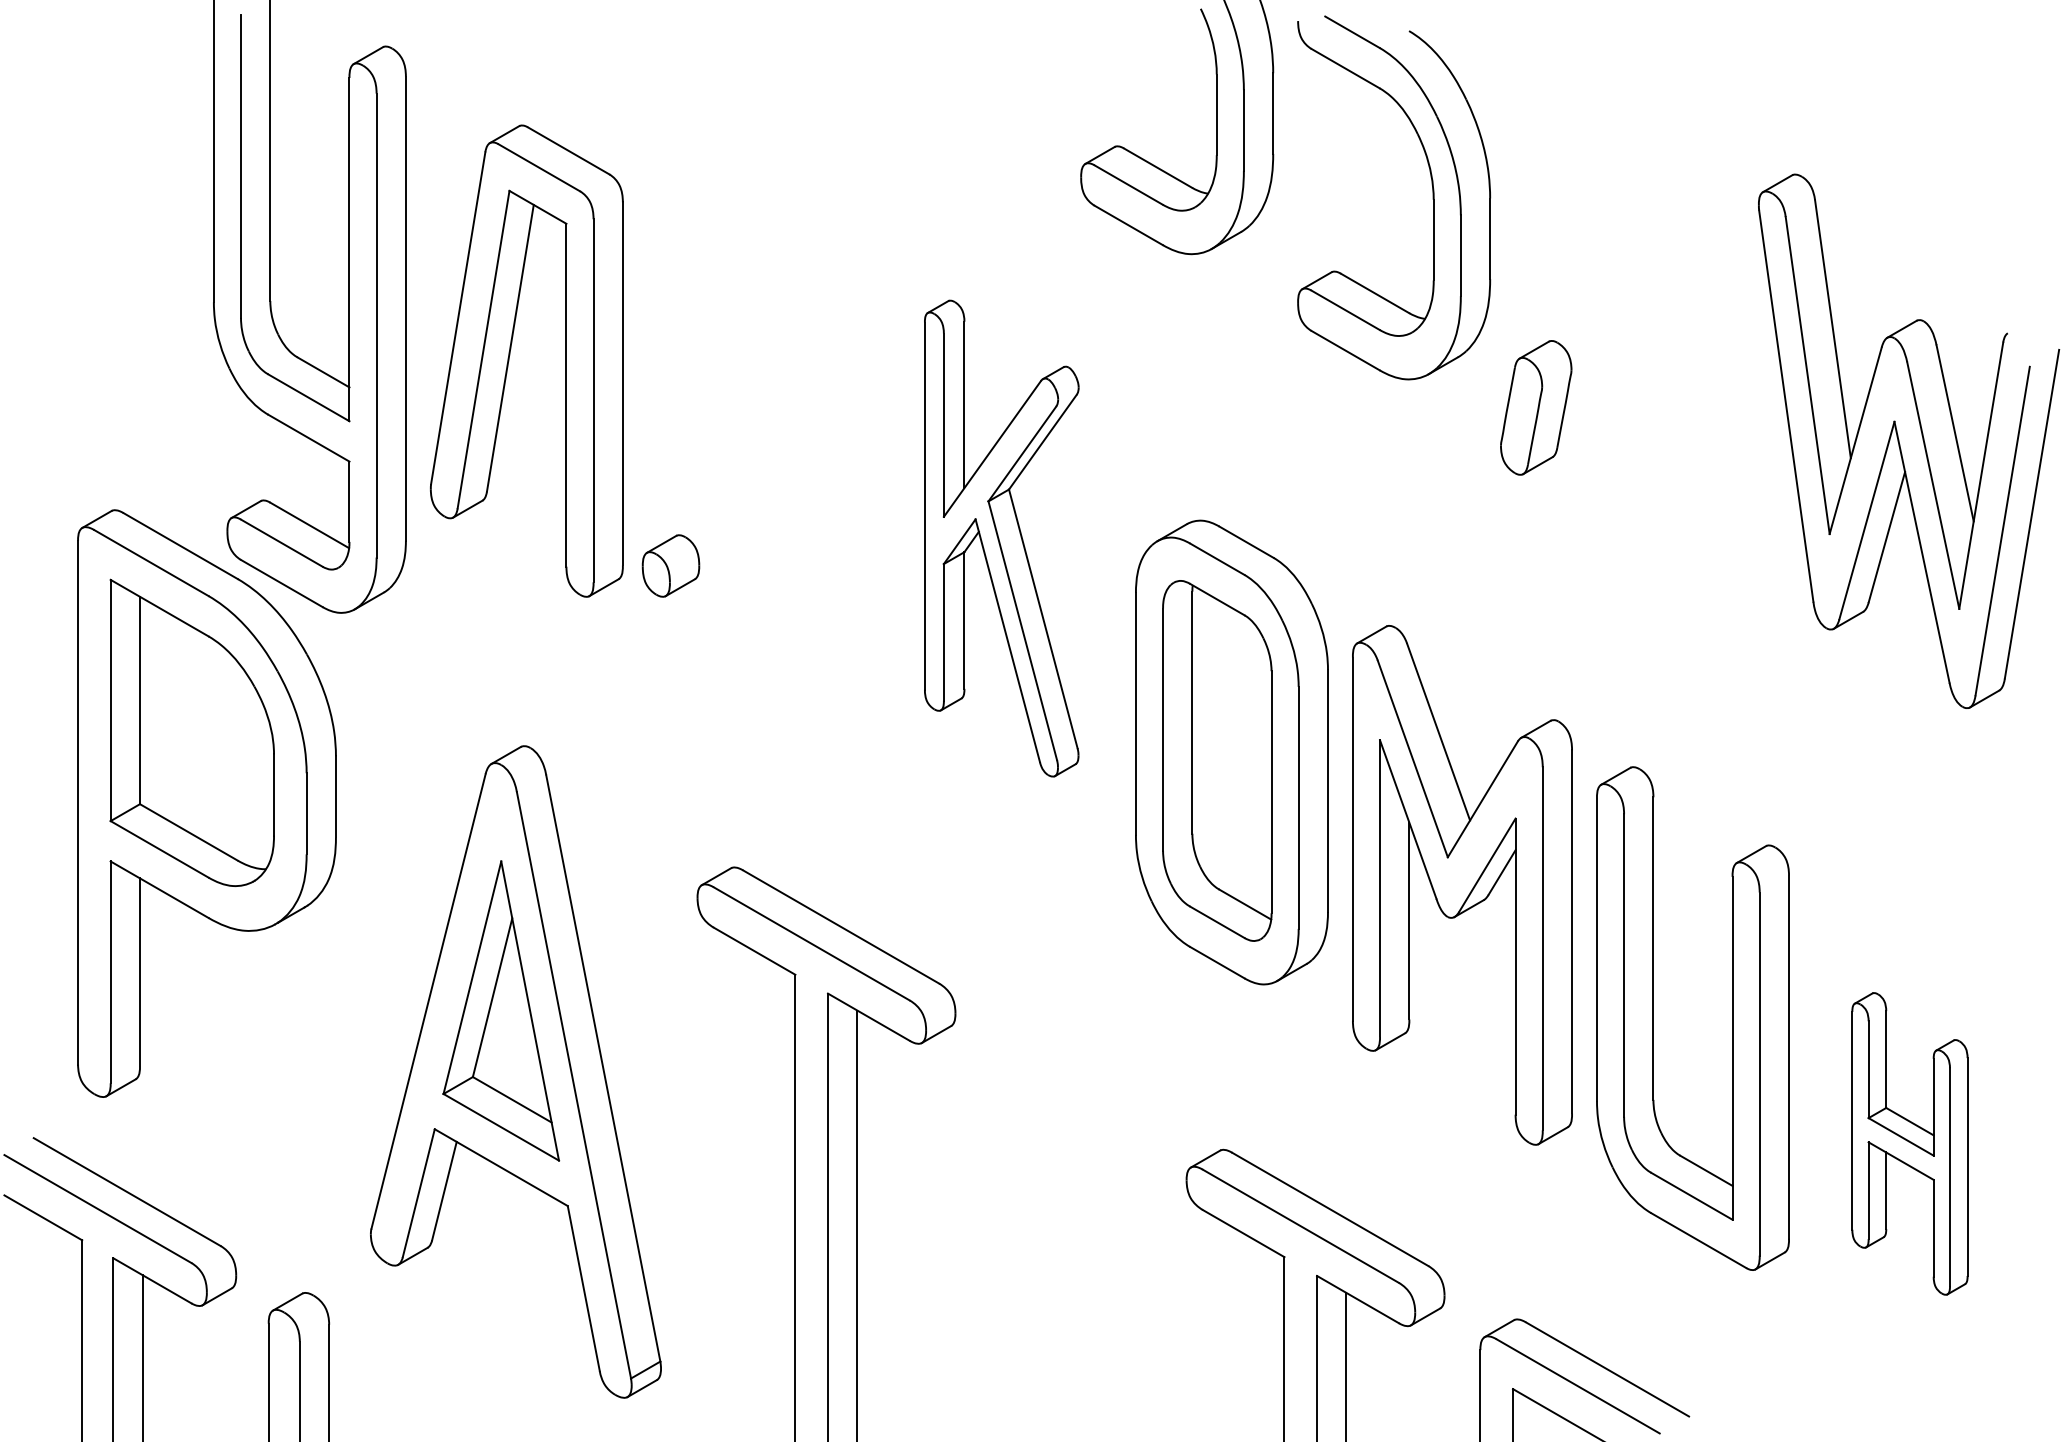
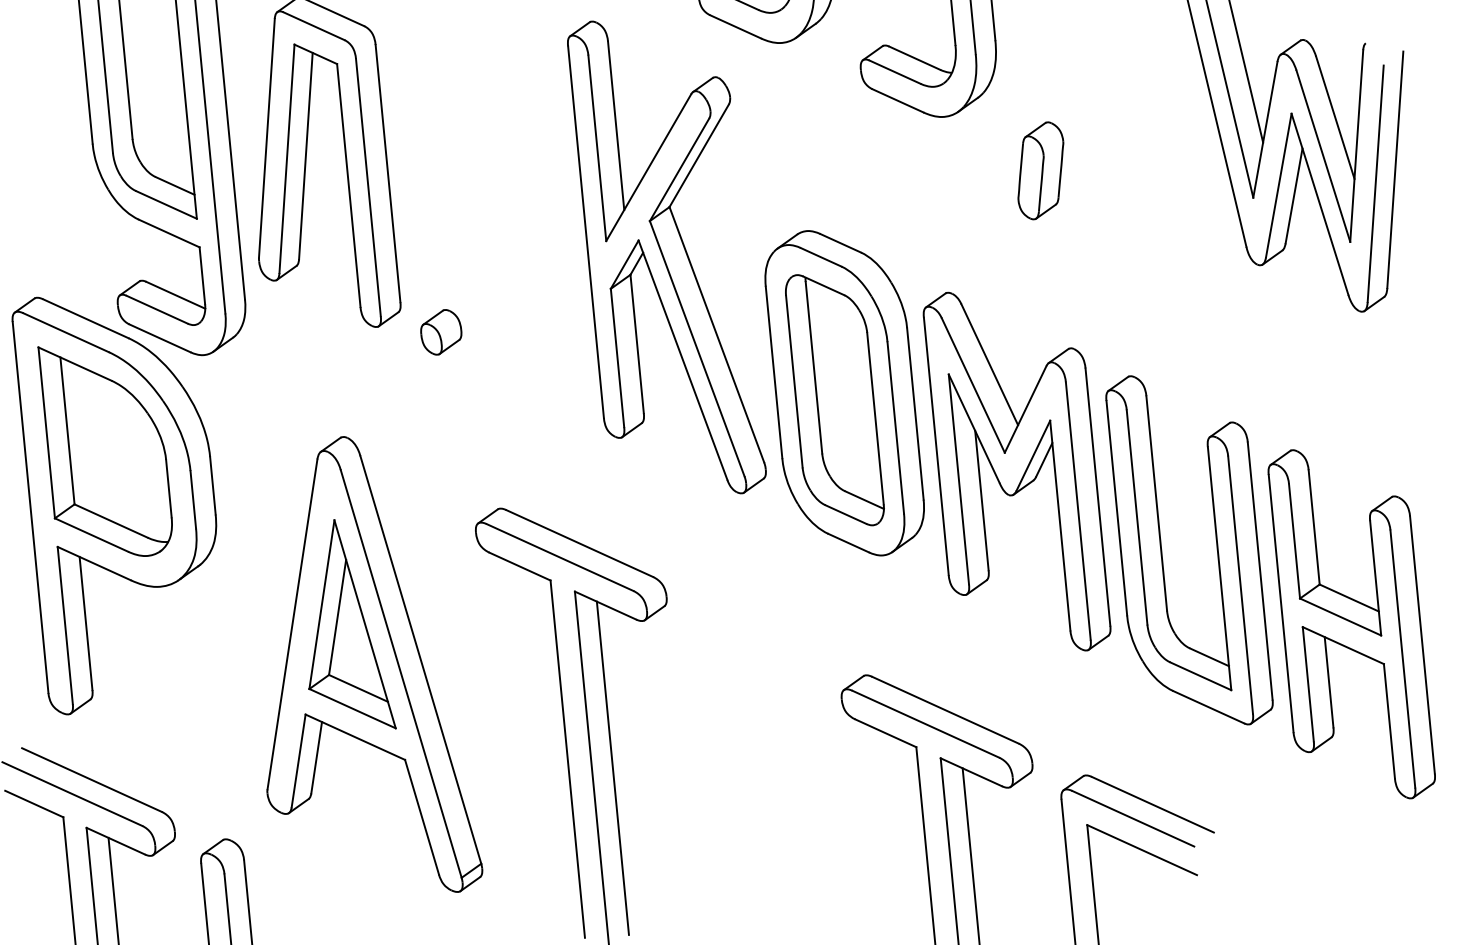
part: (1536, 407) -> (1041, 170), moved
part: (1001, 538) -> (666, 257), size x1.43
part: (670, 565) -> (440, 332), moved
part: (1909, 1143) -> (1351, 624), size x1.67

